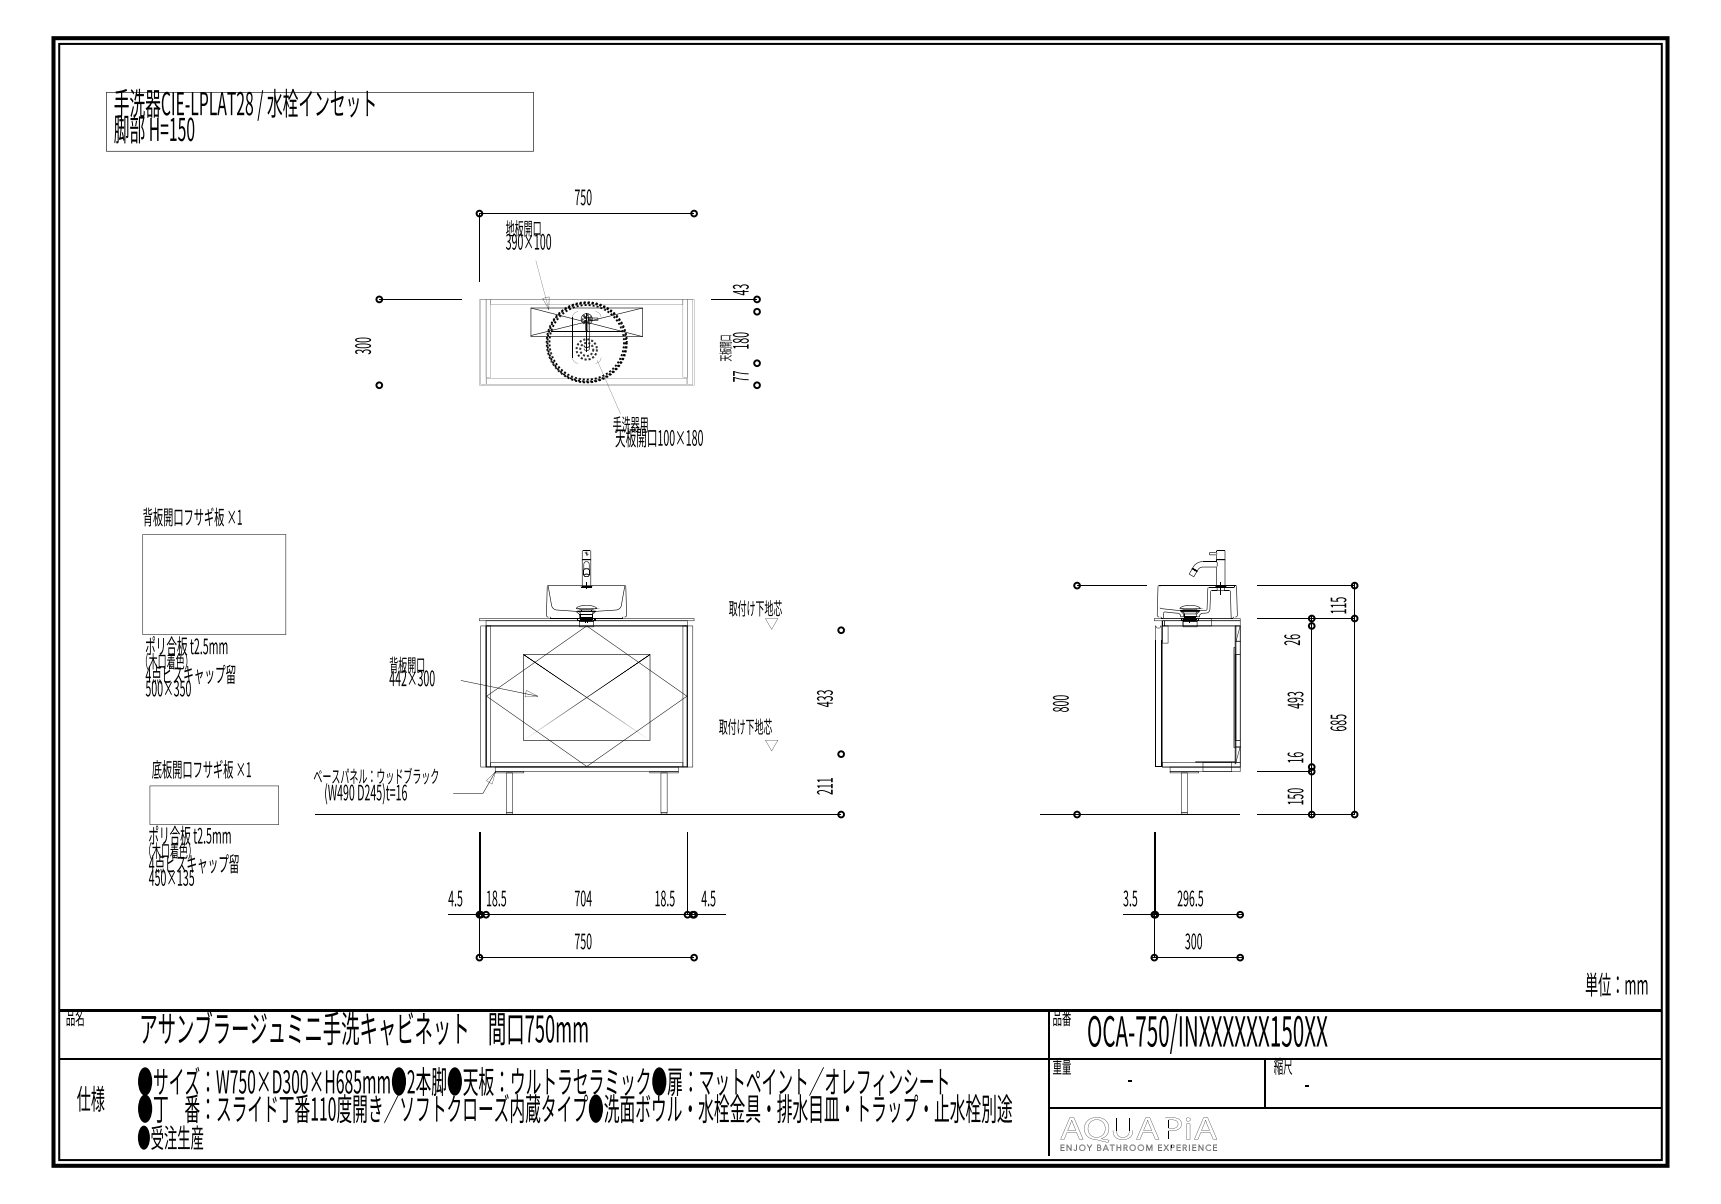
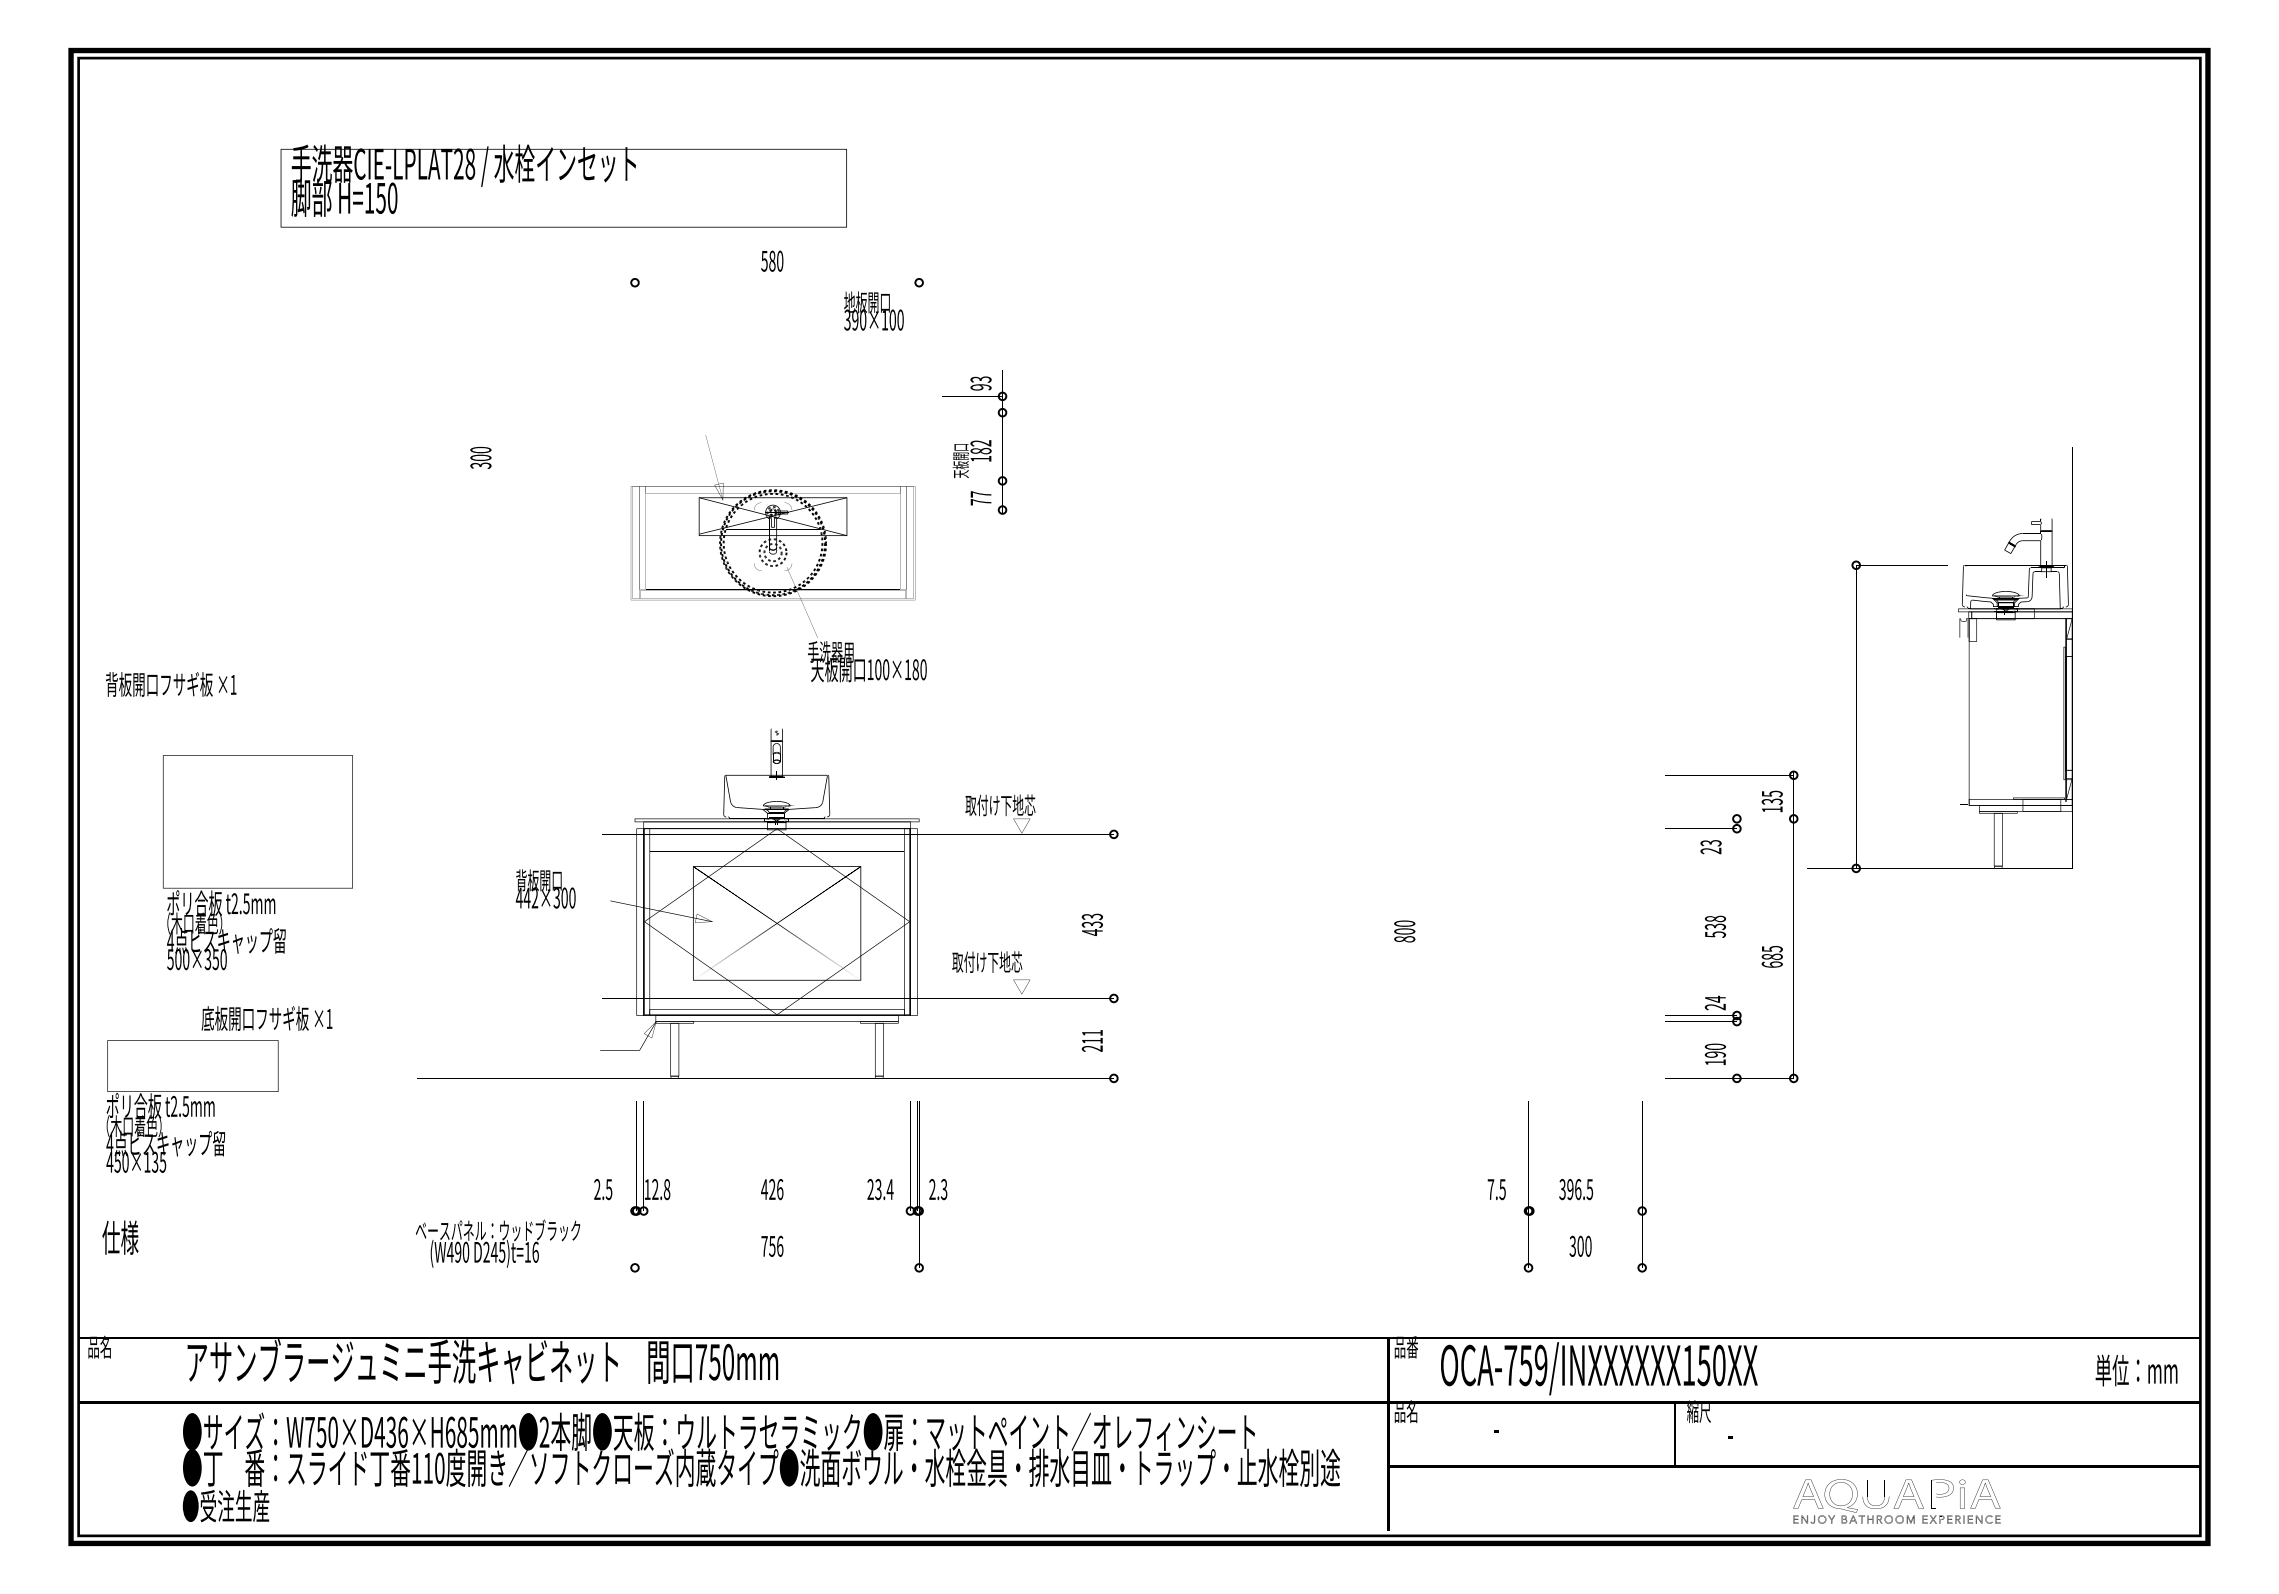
text: (319, 119) -> (563, 185), moved
text: (580, 196) -> (768, 260), 750 -> 580
text: (528, 234) -> (873, 310), moved
text: (740, 292) -> (980, 387), 43 -> 93
text: (740, 335) -> (980, 443), 180 -> 182
part: (379, 341) -> (502, 452), removed
part: (590, 353) -> (778, 558), moved
text: (192, 517) -> (171, 684), moved
text: (1337, 605) -> (1771, 801), 115 -> 135
text: (213, 615) -> (257, 862), moved
text: (1291, 637) -> (1710, 843), 26 -> 23
part: (1161, 657) -> (1968, 660), moved
text: (1295, 699) -> (1715, 926), 493 -> 538
text: (1294, 757) -> (1714, 1002), 16 -> 24
text: (376, 785) -> (498, 1243), moved
text: (1294, 796) -> (1714, 1054), 150 -> 190
text: (213, 835) -> (192, 1106), moved
text: (450, 898) -> (596, 1189), 4.5 -> 2.5
text: (499, 898) -> (661, 1189), 18.5 -> 12.8
text: (583, 898) -> (772, 1189), 704 -> 426
text: (664, 898) -> (880, 1189), 18.5 -> 23.4
text: (708, 898) -> (938, 1189), 4.5 -> 2.3
text: (1125, 898) -> (1490, 1189), 3.5 -> 7.5
text: (1179, 898) -> (1562, 1189), 296.5 -> 396.5
text: (589, 940) -> (780, 1245), 750 -> 756
text: (1616, 984) -> (2136, 1370), moved
text: (1163, 1031) -> (1540, 1365), OCA-750/INXXXXXX150XX -> OCA-759/INXXXXXX150XX
text: (1062, 1066) -> (1406, 1411), 重量 -> 品名
text: (294, 1081) -> (390, 1432), W750×D300×H685mm -> W750×D436×H685mm
text: (90, 1098) -> (120, 1237), moved
part: (1138, 1134) -> (1896, 1501), moved

